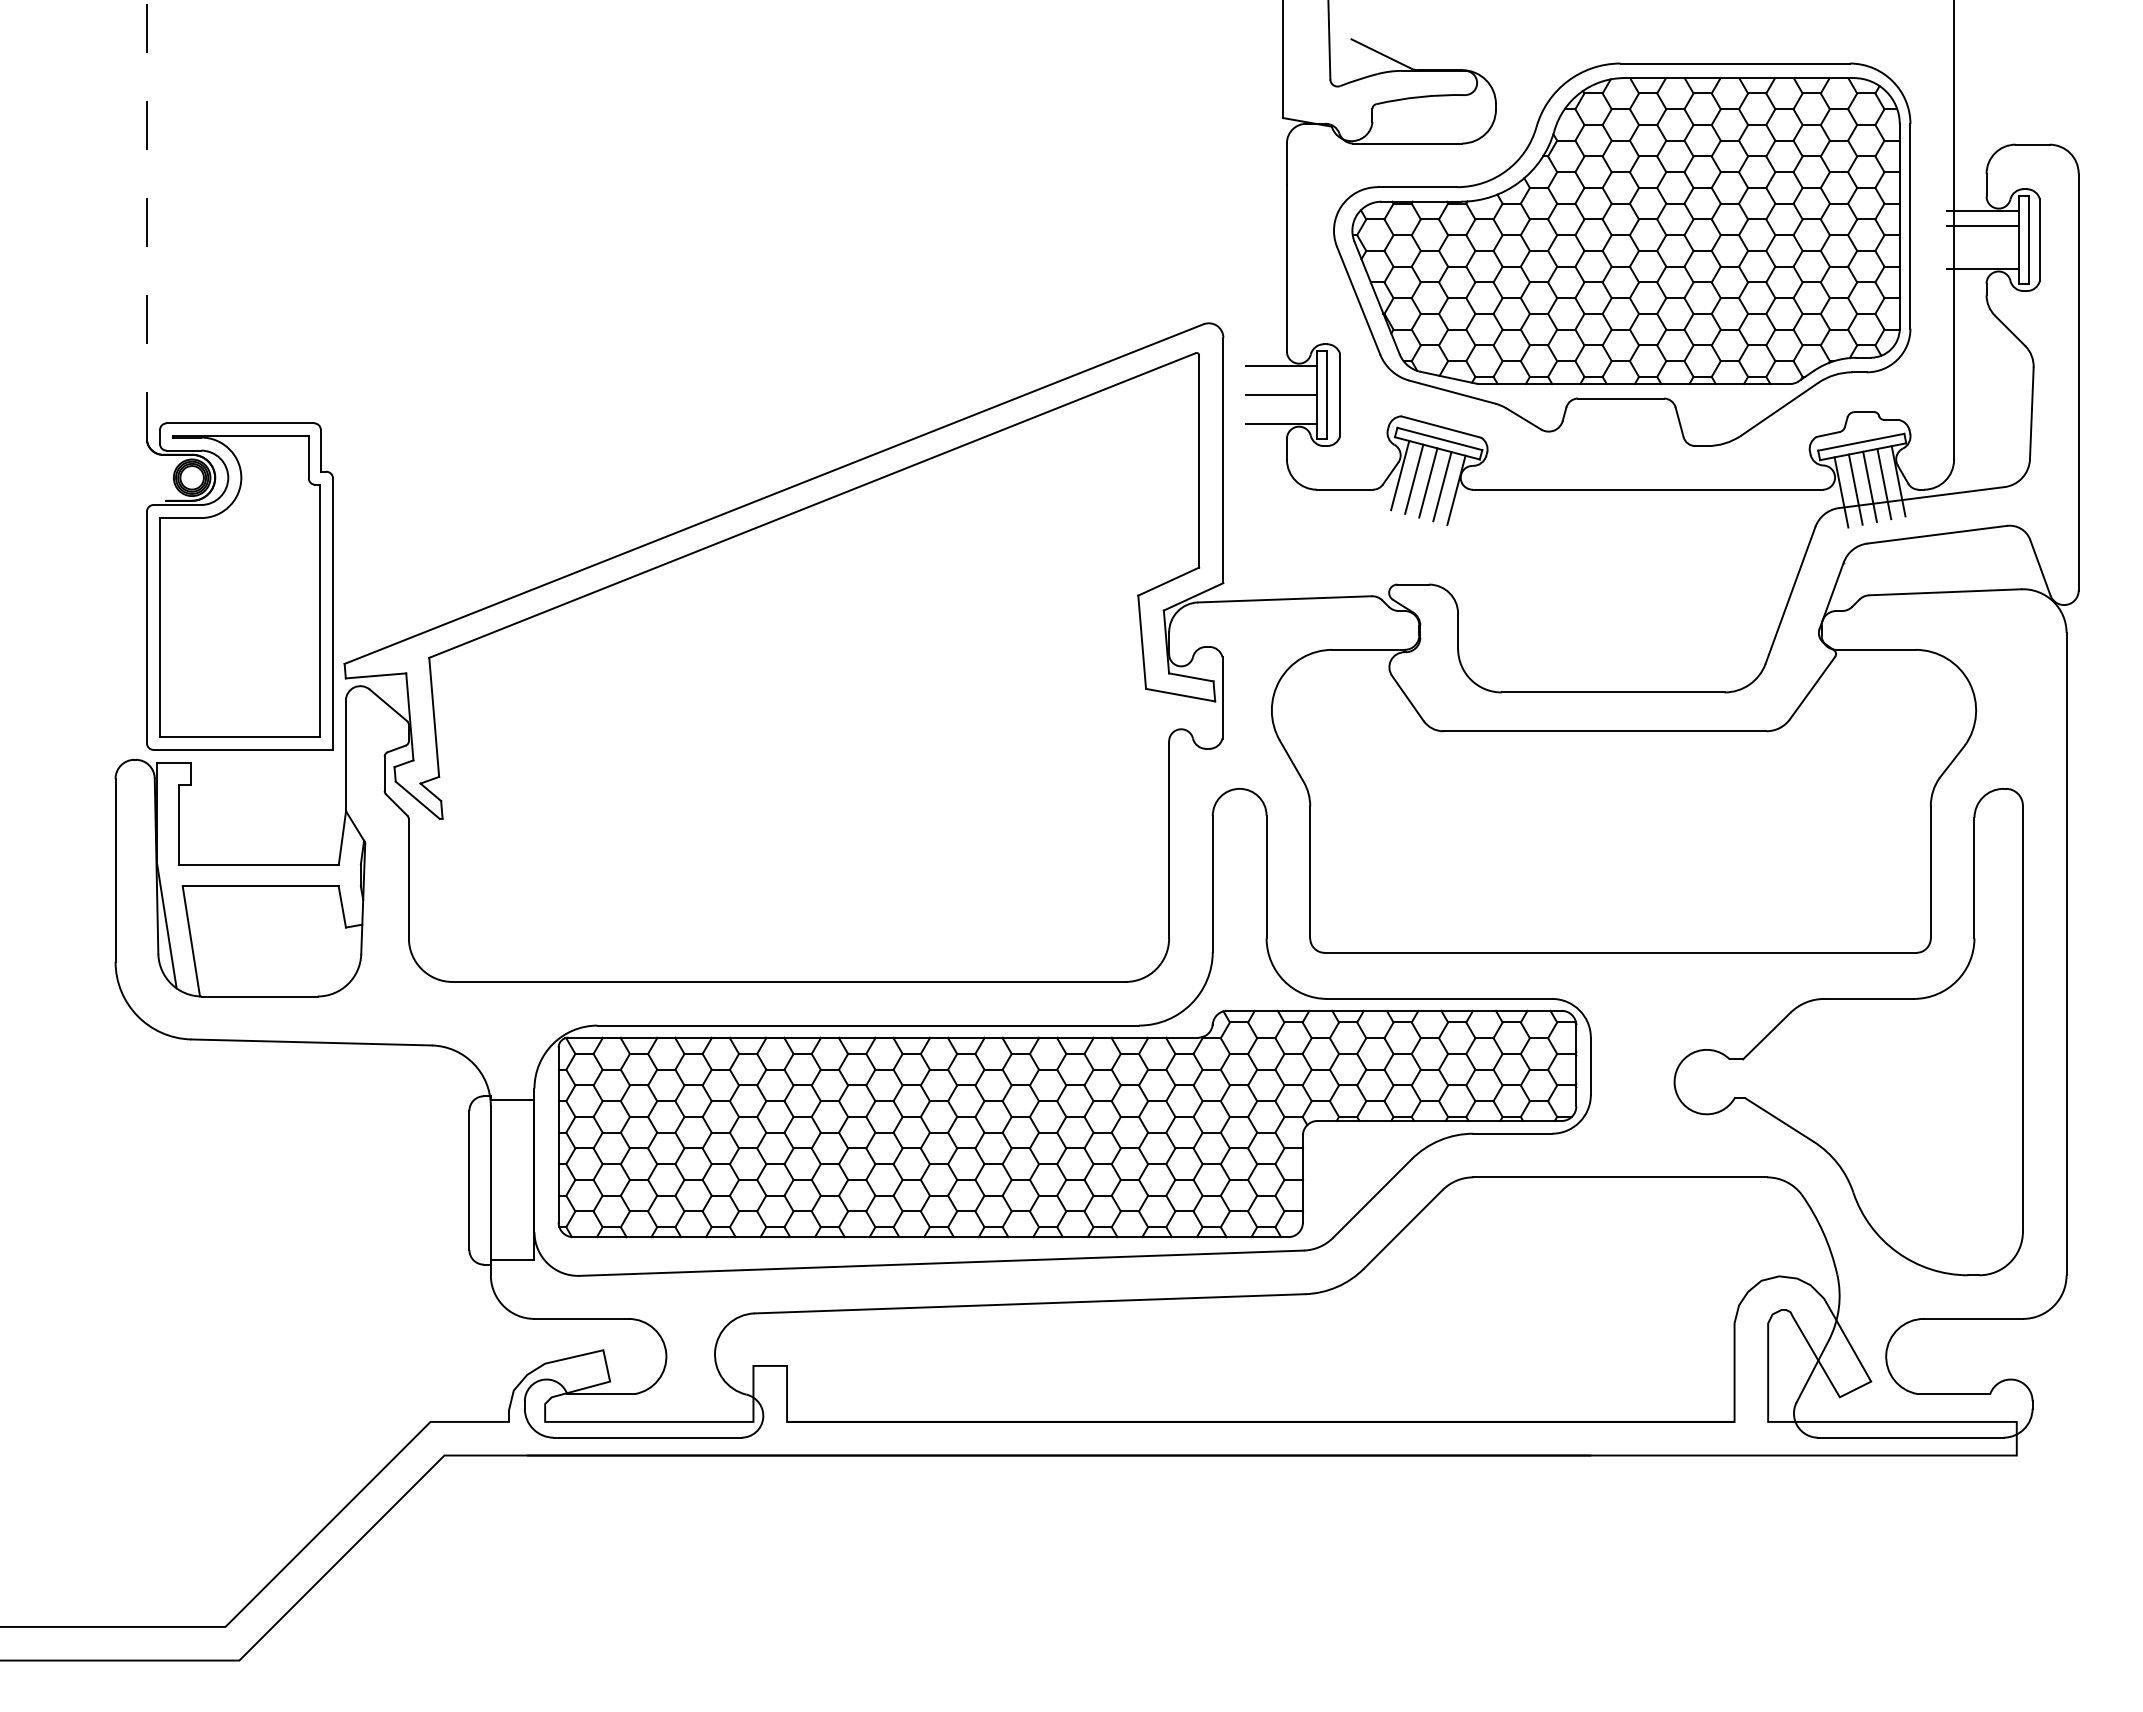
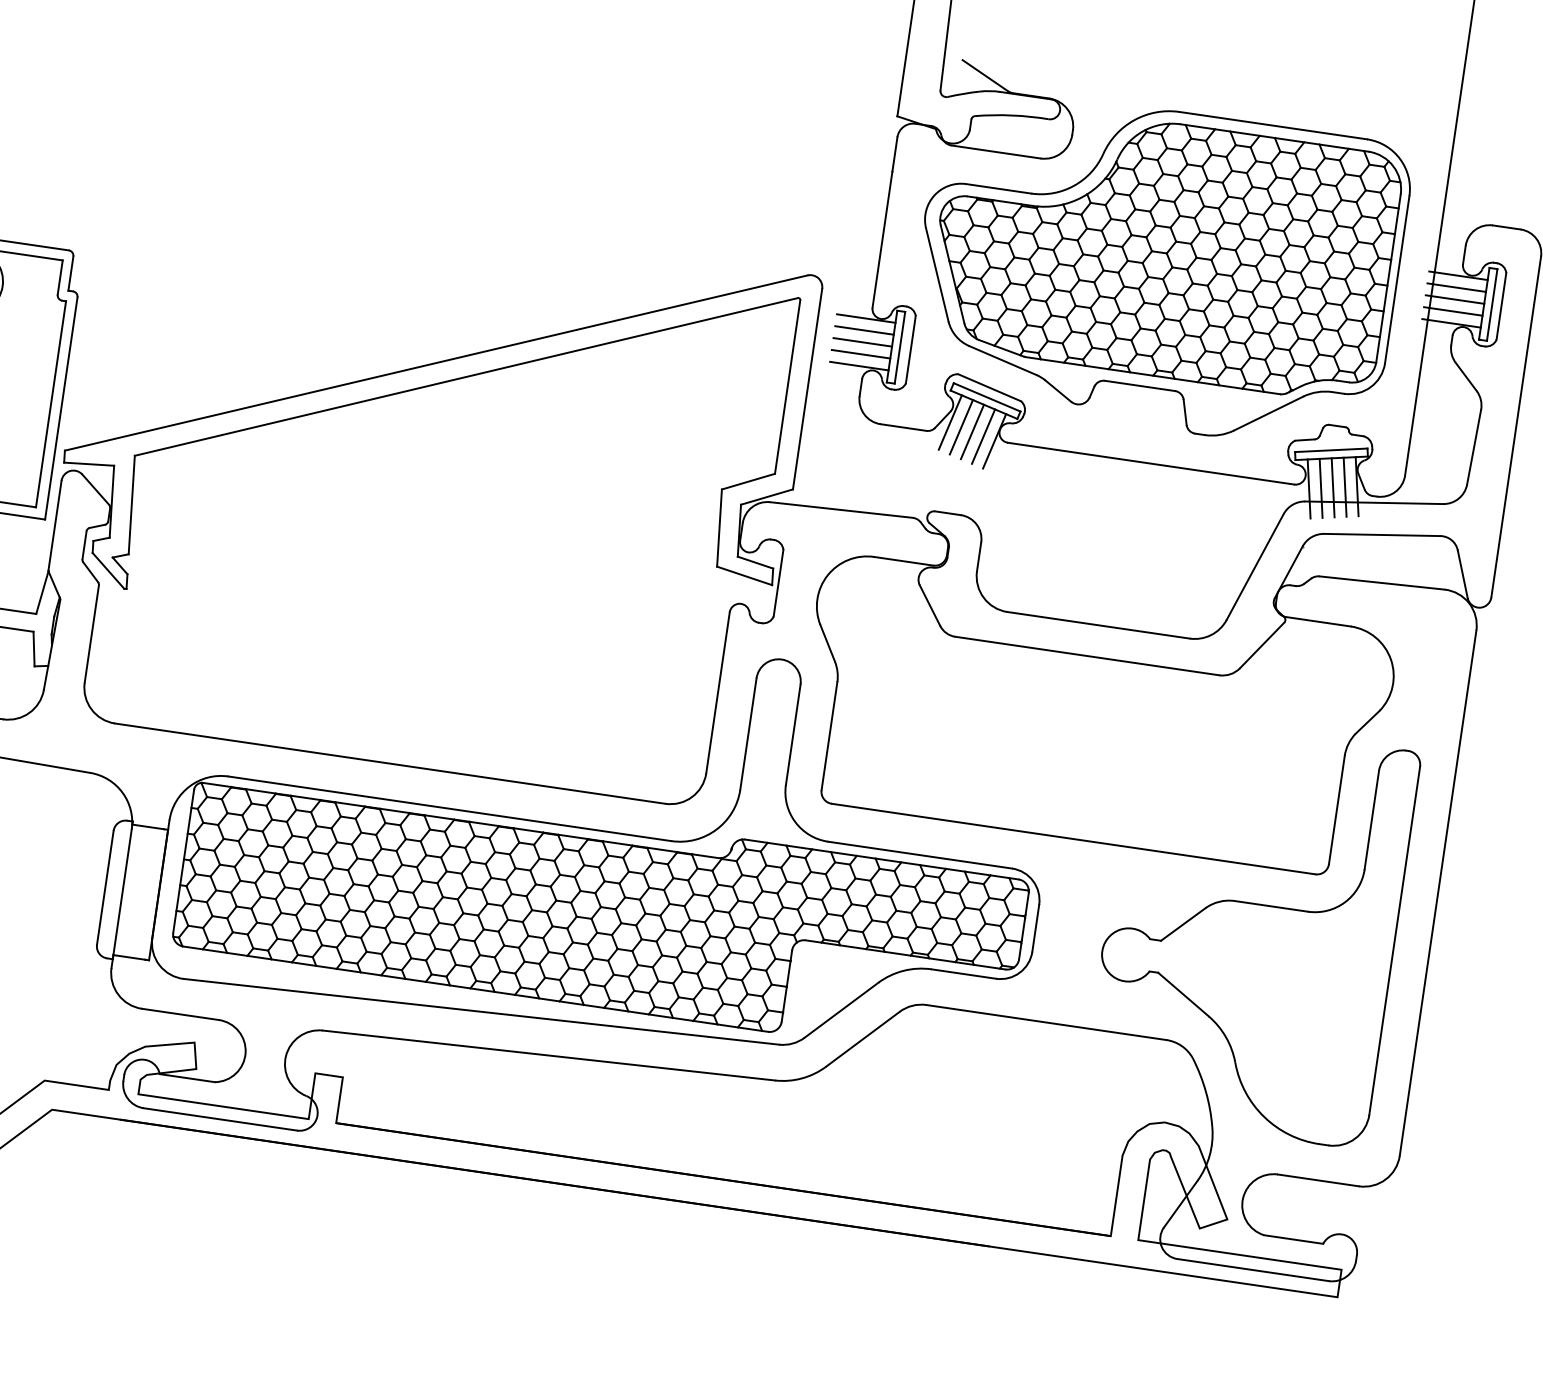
line: (1982, 240) -> (1454, 299), added
line: (1982, 254) -> (1452, 311), added
line: (1281, 380) -> (864, 330), added
line: (1281, 409) -> (861, 354), added

